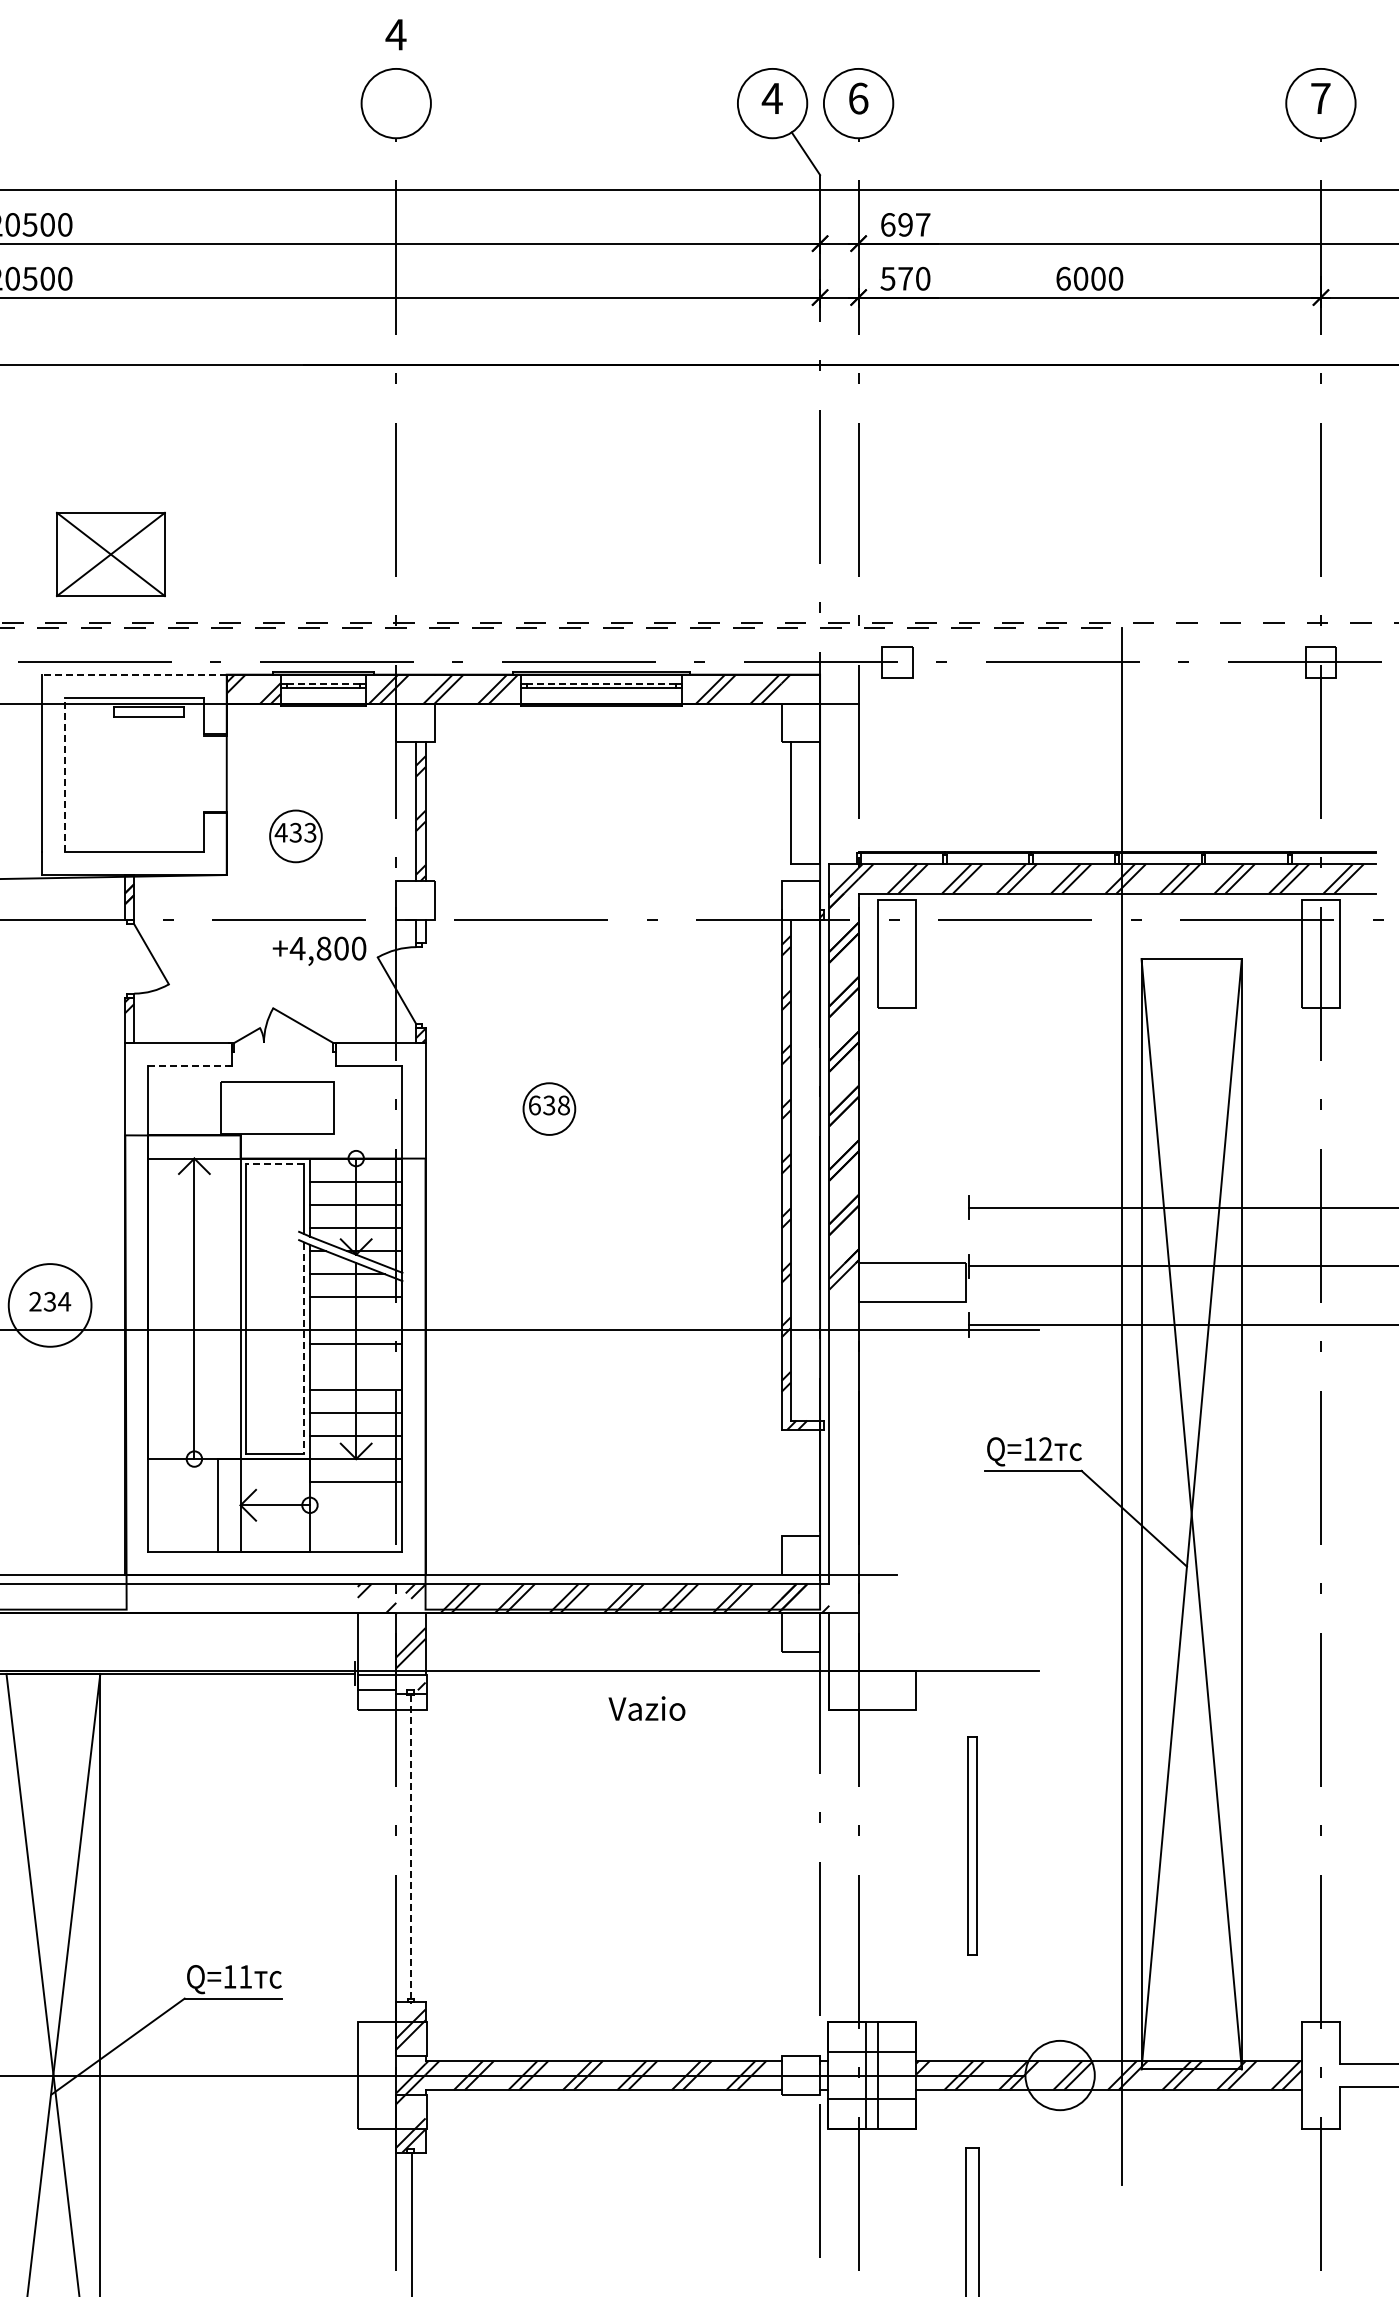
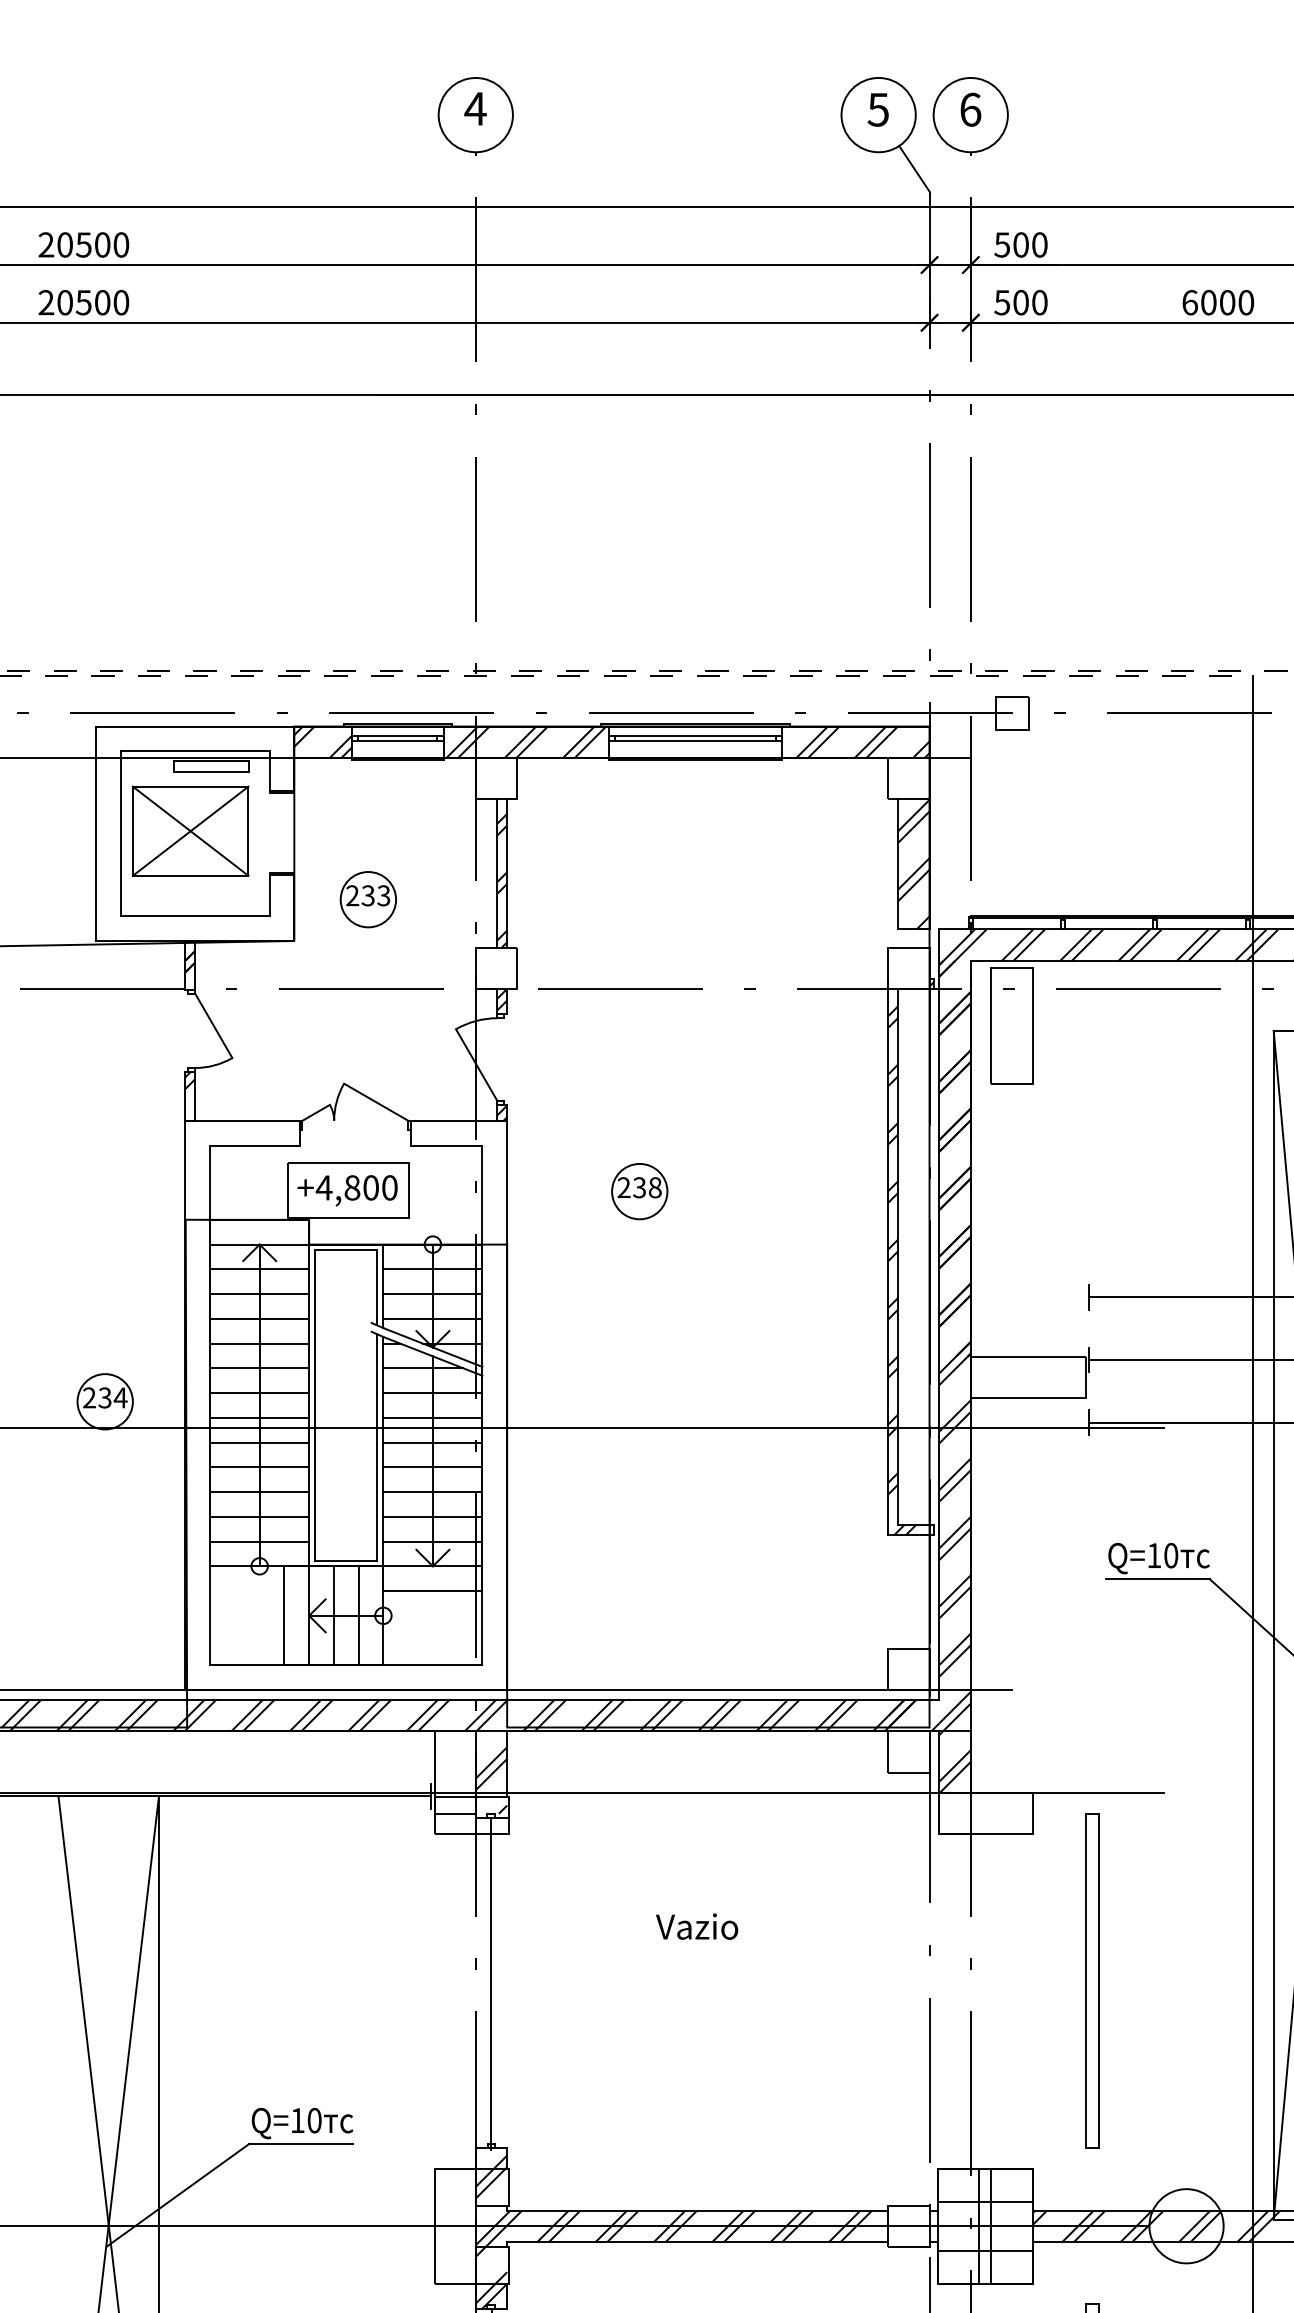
text: (395, 34) -> (474, 108), moved
text: (771, 98) -> (877, 109), 4 -> 5
text: (905, 224) -> (1020, 244), 697 -> 500
text: (905, 278) -> (1020, 302), 570 -> 500
part: (110, 554) -> (190, 831), moved
line: (133, 674) -> (194, 726), dashed -> solid
line: (323, 683) -> (397, 735), dashed -> solid
line: (601, 683) -> (695, 735), dashed -> solid
hatch: (812, 695) -> (921, 748), added
line: (64, 774) -> (120, 833), dashed -> solid
hatch: (805, 803) -> (913, 864), added
text: (280, 832) -> (351, 895), 433 -> 233
hatch: (420, 929) -> (501, 999), added
text: (319, 950) -> (347, 1189), moved
line: (189, 1066) -> (254, 1146), dashed -> solid
text: (534, 1105) -> (623, 1187), 638 -> 238
line: (275, 1163) -> (346, 1249), dashed -> solid
line: (194, 1181) -> (259, 1269), added
line: (194, 1204) -> (259, 1293), added
line: (194, 1227) -> (259, 1318), added
line: (194, 1251) -> (259, 1344), added
line: (194, 1274) -> (259, 1368), added
line: (194, 1297) -> (259, 1393), added
circle: (49, 1305) -> (104, 1401), size x0.62
line: (194, 1320) -> (259, 1417), added
line: (355, 1320) -> (432, 1417), added
line: (194, 1343) -> (259, 1442), added
line: (304, 1348) -> (377, 1447), dashed -> solid
line: (194, 1366) -> (259, 1467), added
line: (355, 1366) -> (432, 1467), added
line: (194, 1389) -> (259, 1491), added
line: (194, 1412) -> (259, 1516), added
line: (194, 1435) -> (259, 1541), added
text: (1045, 1449) -> (1170, 1556), Q=12 -> Q=10
hatch: (843, 1487) -> (954, 1596), added
line: (263, 1505) -> (333, 1616), added
line: (286, 1505) -> (358, 1616), added
hatch: (180, 1598) -> (244, 1715), added
hatch: (403, 1603) -> (483, 1720), added
text: (646, 1708) -> (696, 1926), moved
part: (972, 1845) -> (1092, 1980), size x1.43
line: (410, 1849) -> (491, 1984), dashed -> solid
text: (245, 1976) -> (314, 2120), Q=11 -> Q=10

